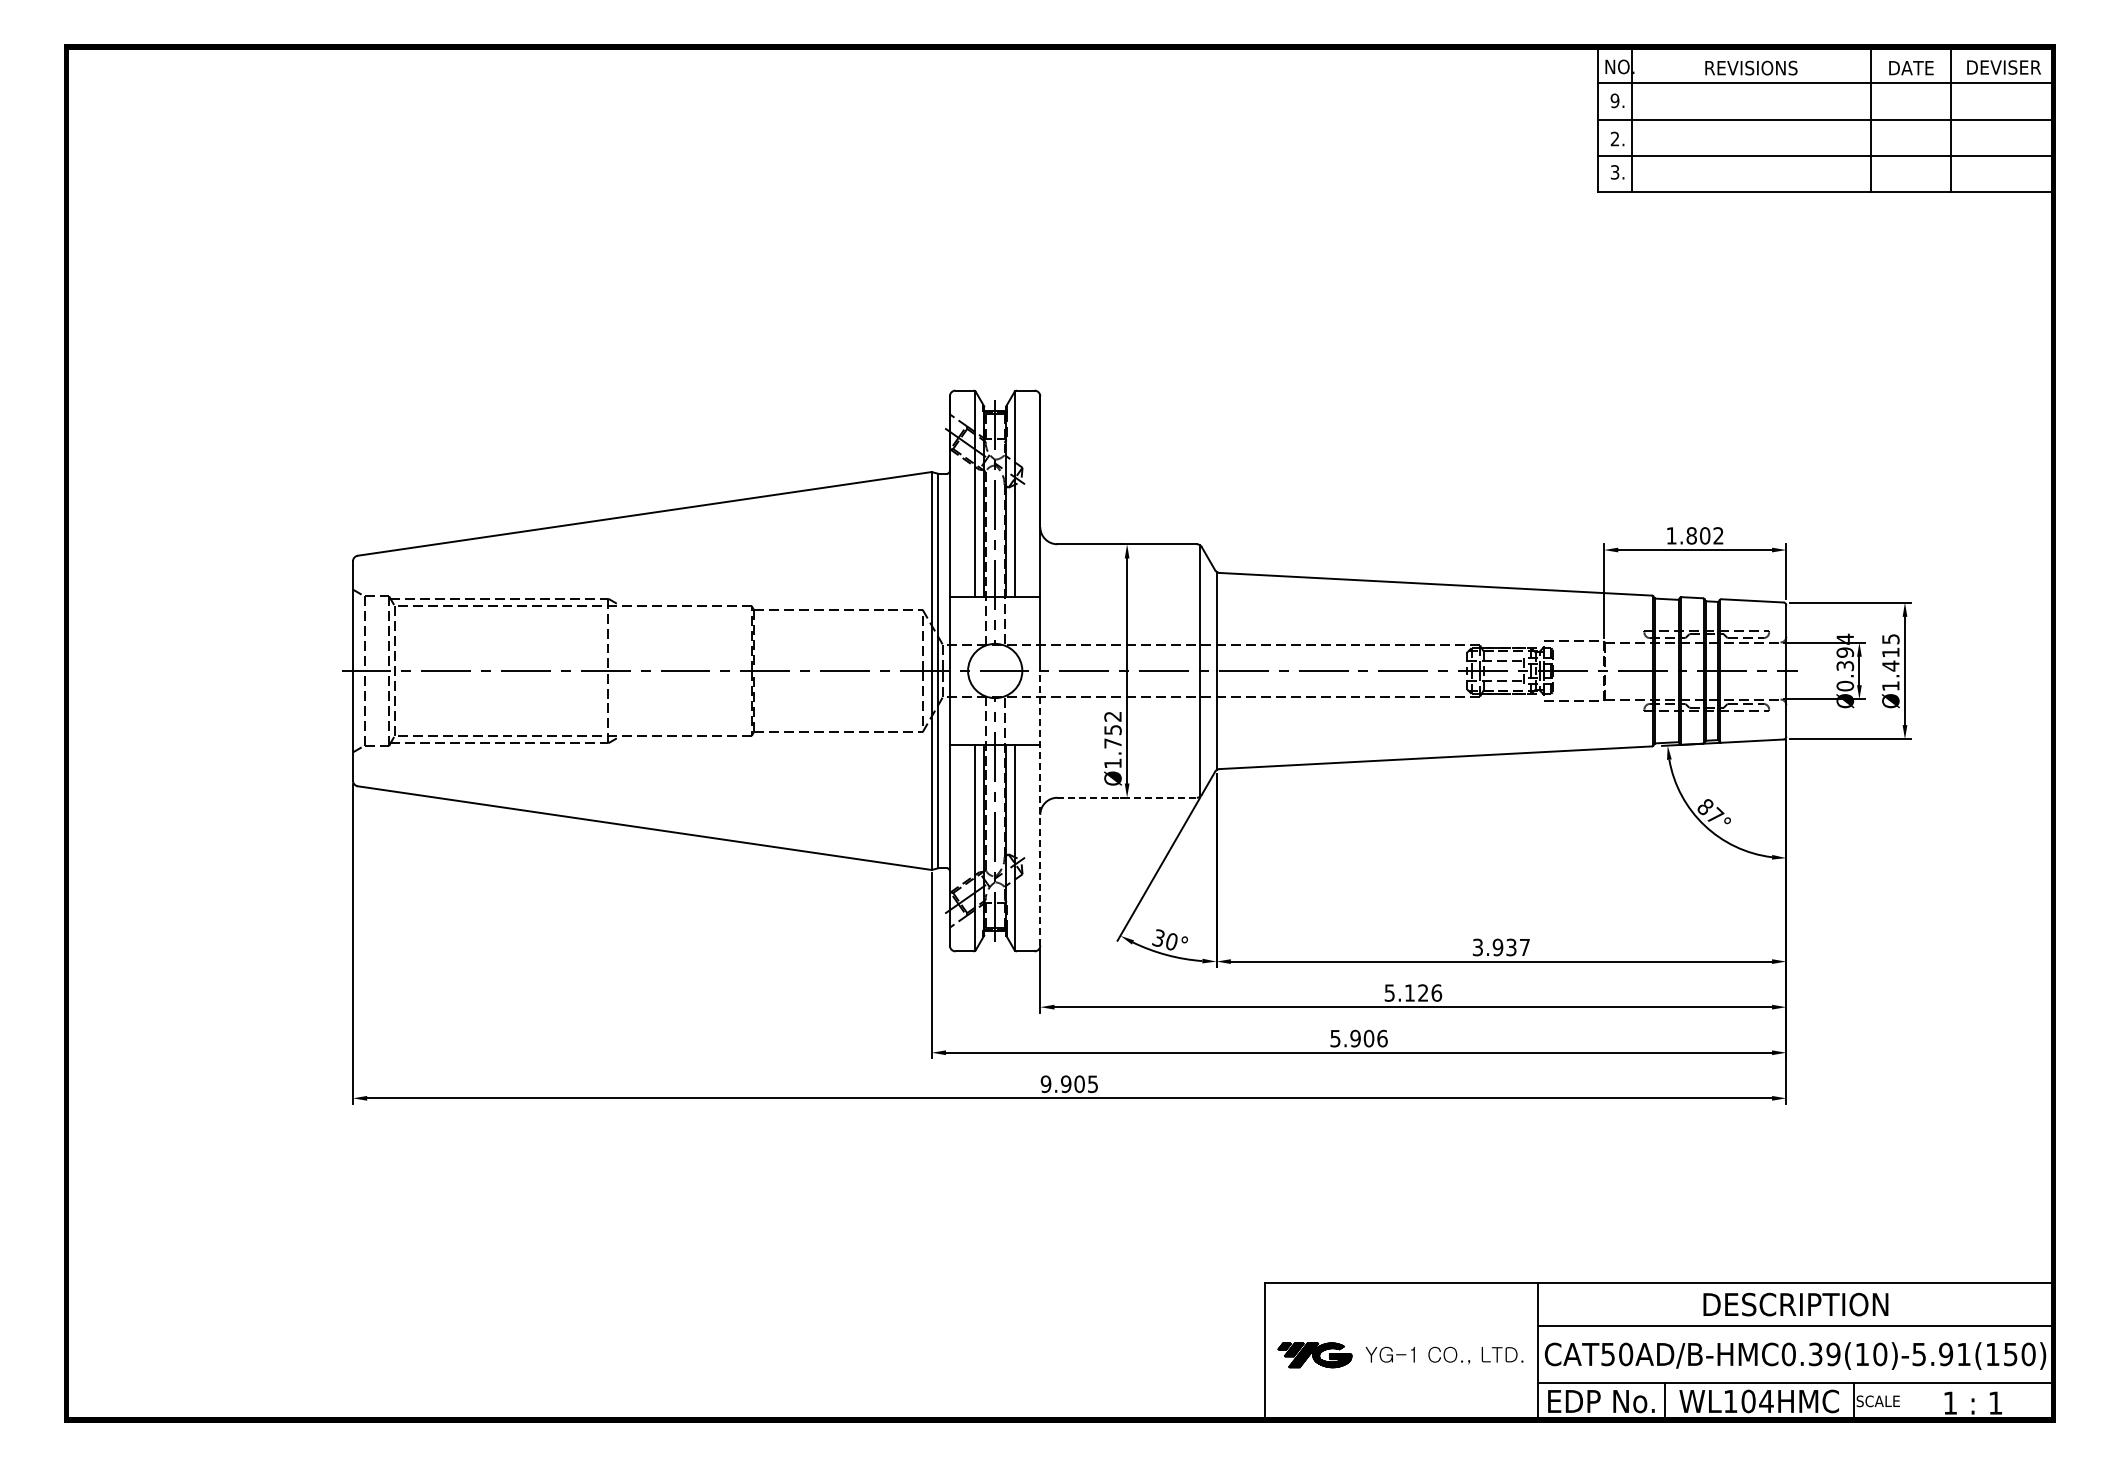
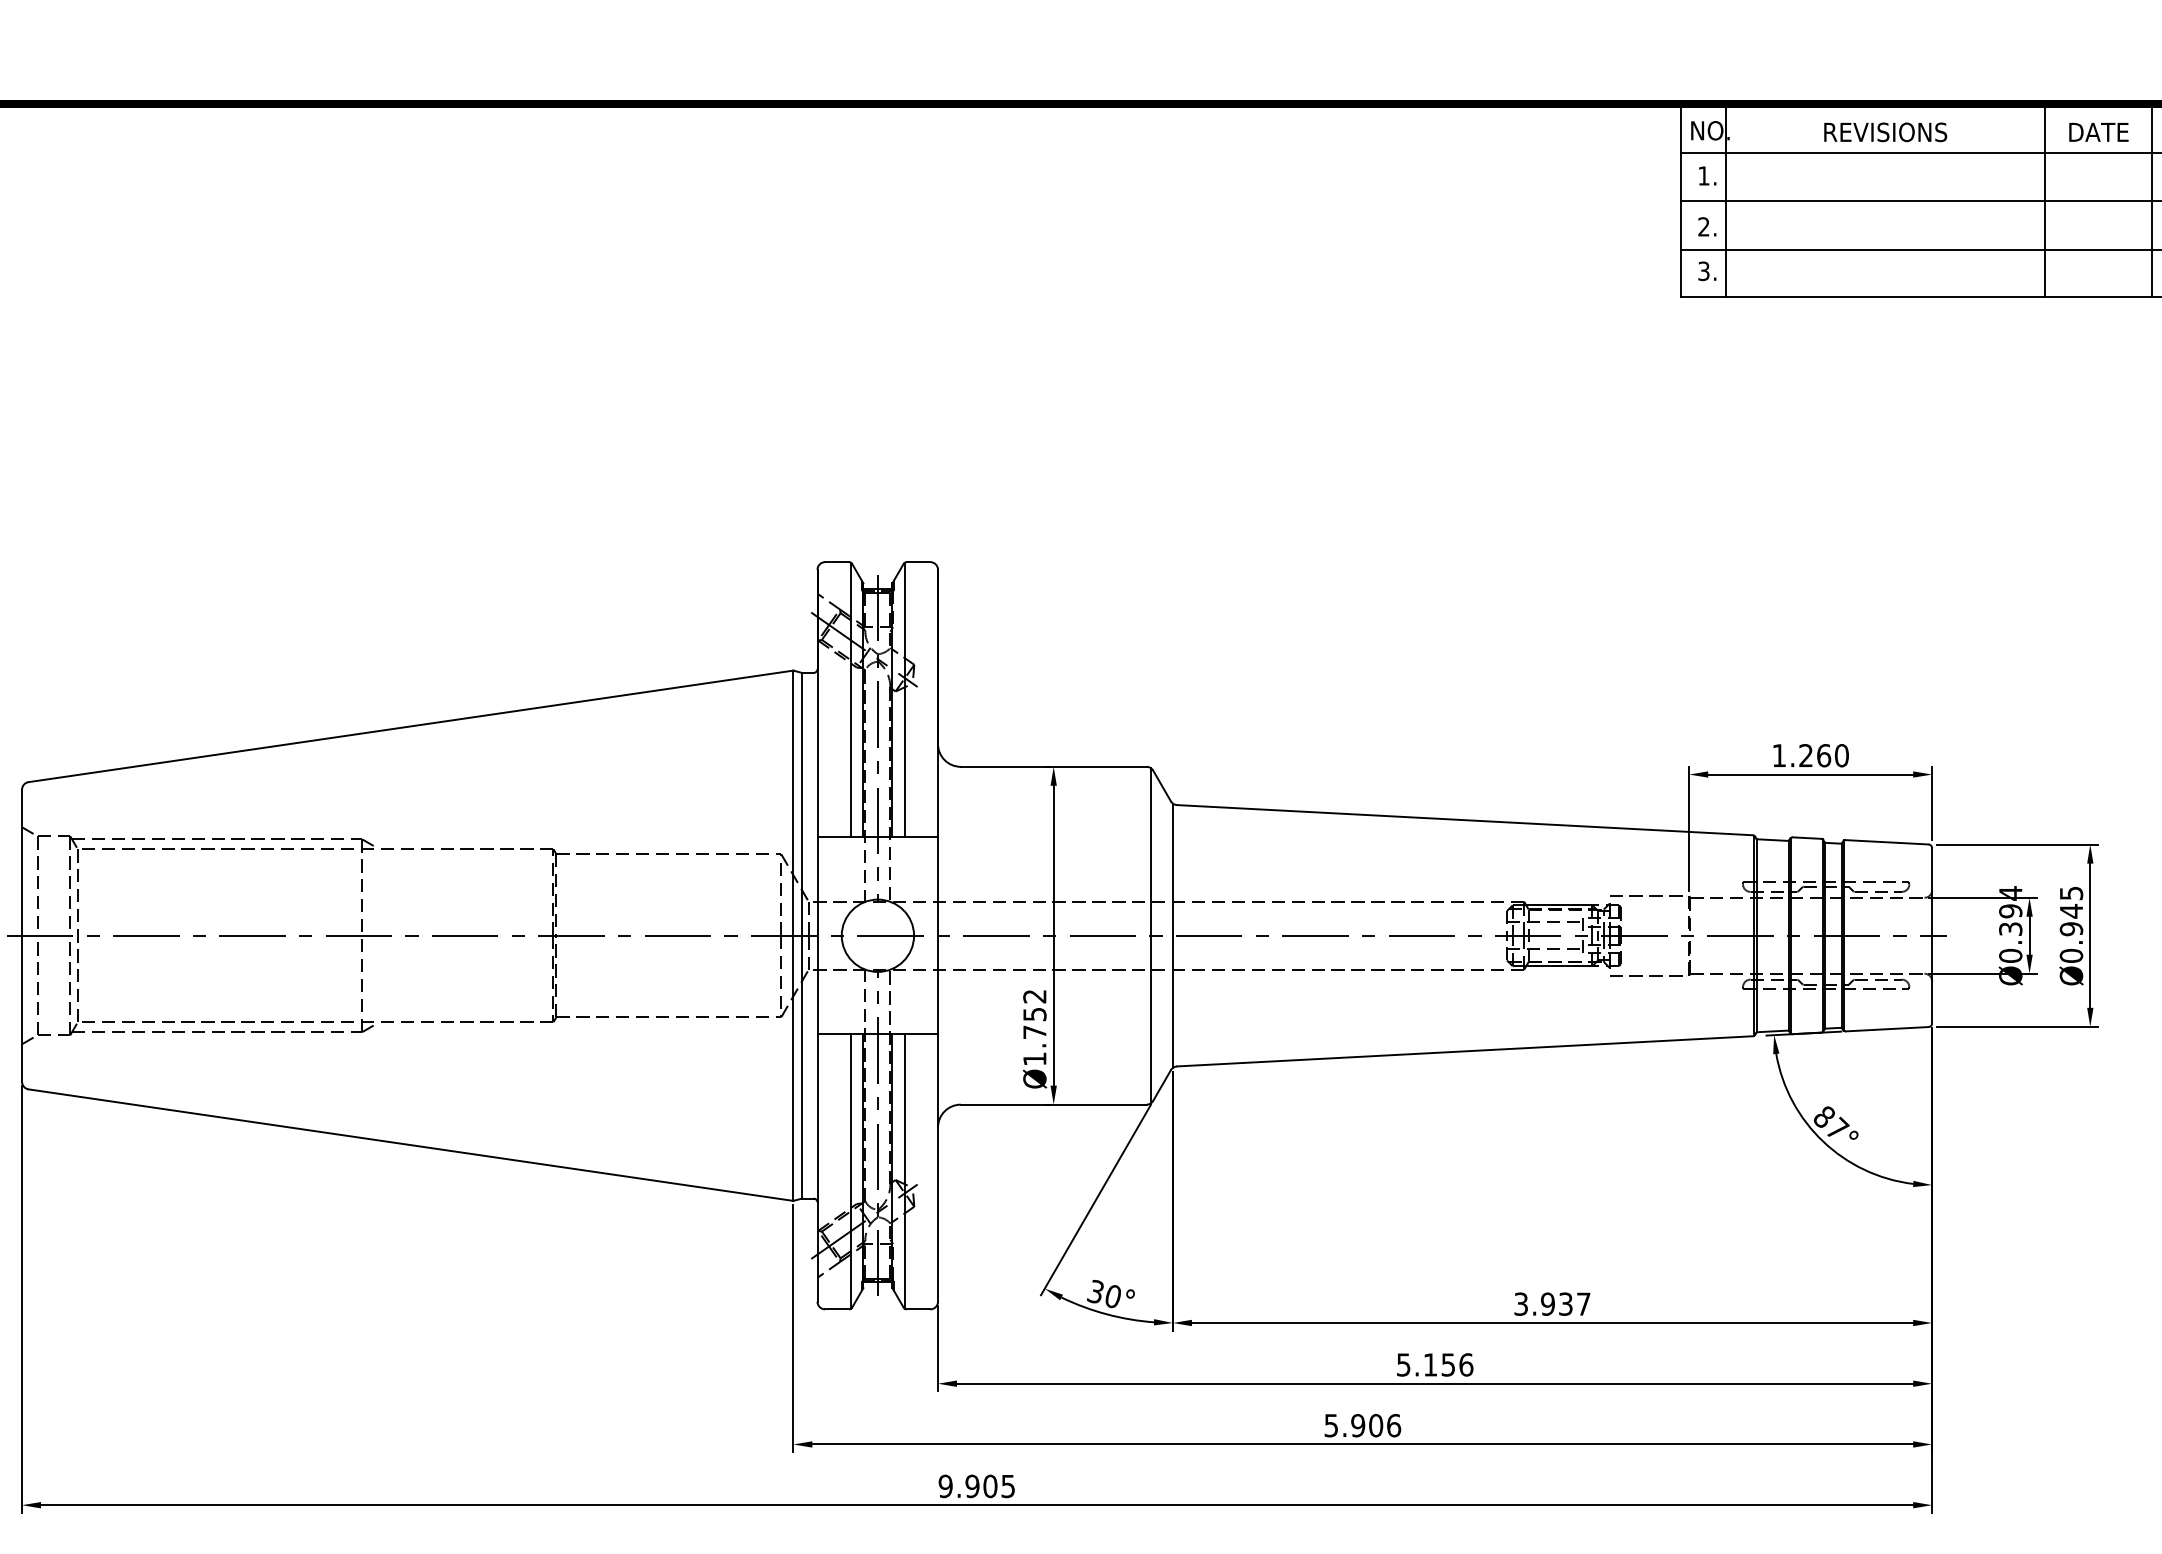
text: (1614, 100) -> (1703, 175), 9. -> 1.
text: (1704, 535) -> (1823, 755), 1.802 -> 1.260
text: (1890, 669) -> (2070, 933), Ø1.415 -> Ø0.945
line: (1127, 797) -> (1054, 1104), dashed -> solid
line: (1040, 807) -> (938, 1117), dashed -> solid
text: (1423, 992) -> (1448, 1364), 5.126 -> 5.156

